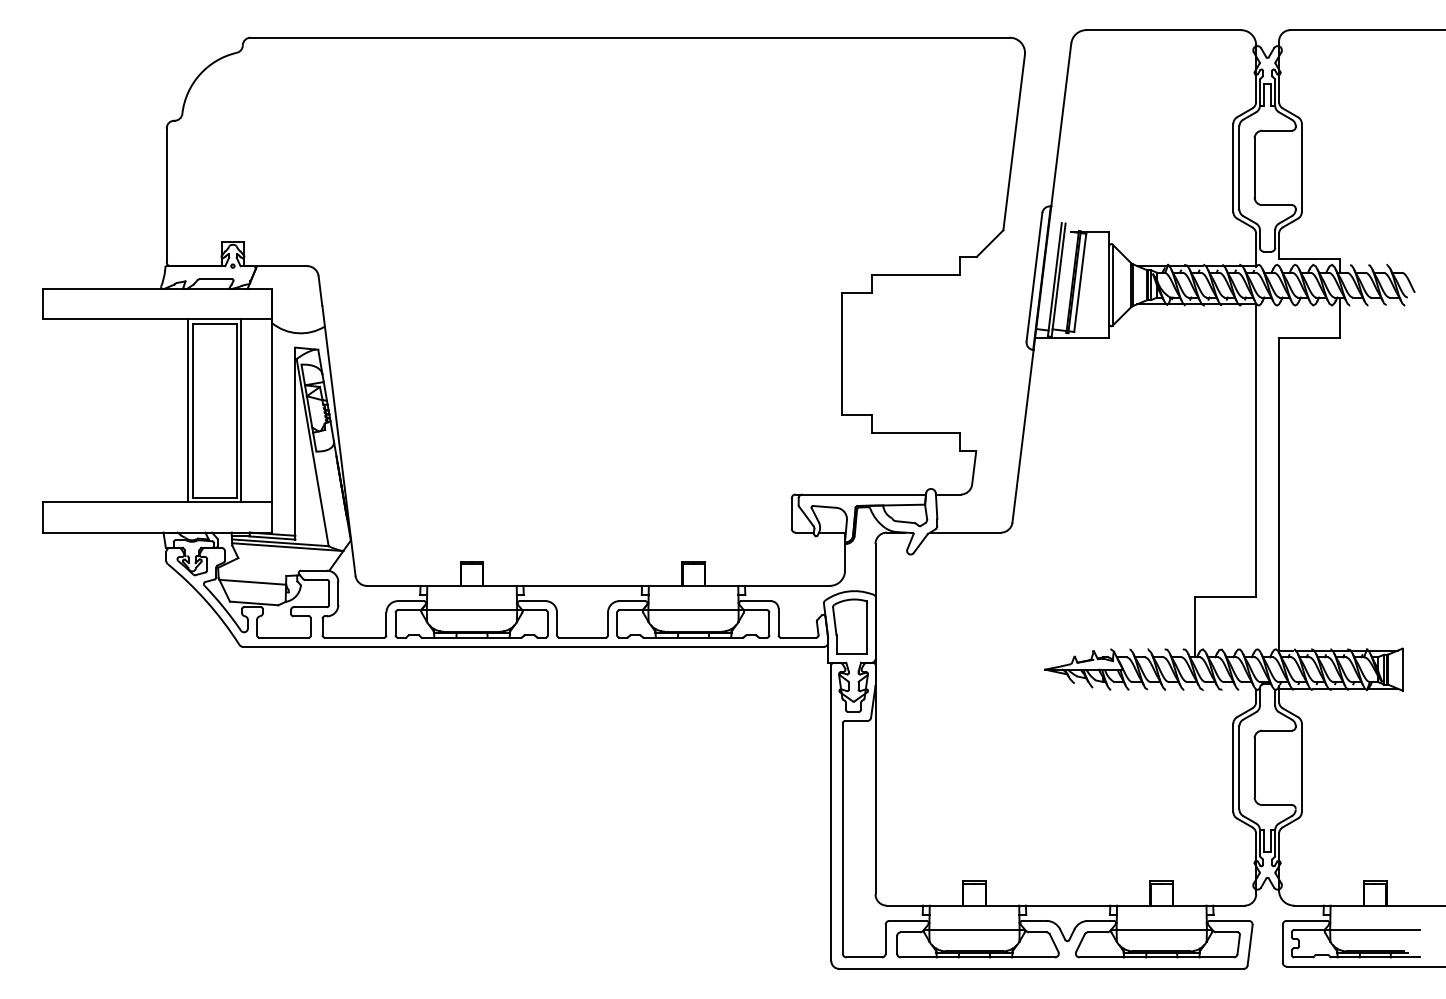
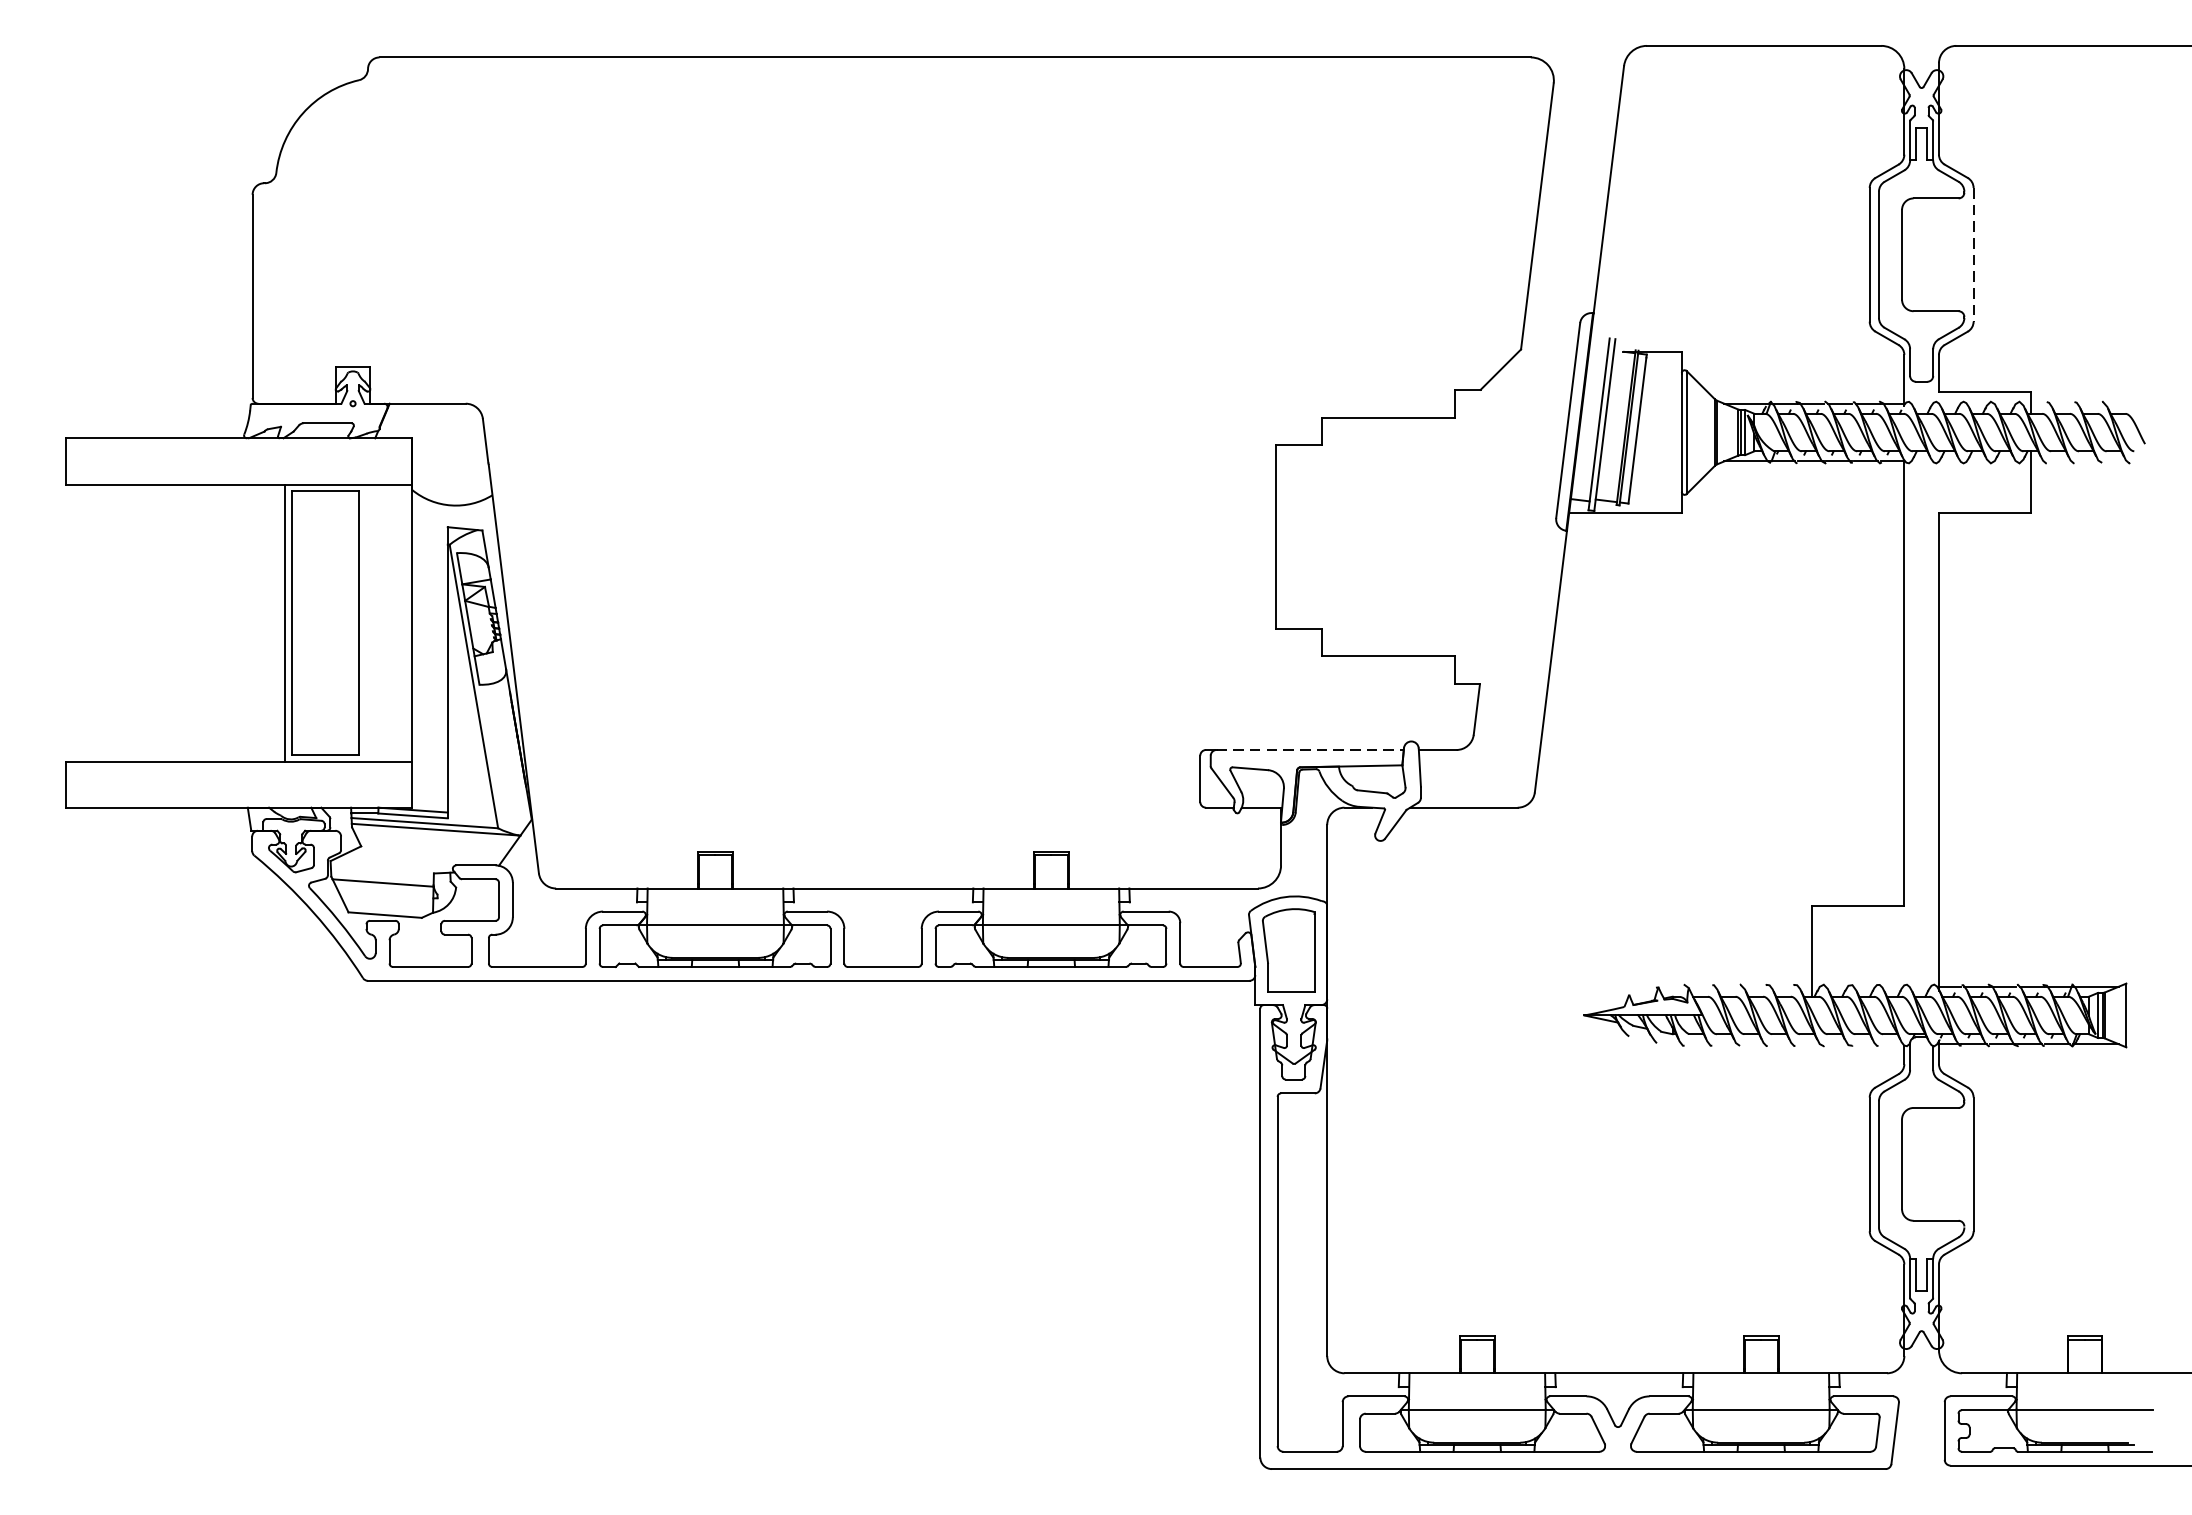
line: (1301, 168) -> (1973, 255), solid -> dashed
line: (241, 410) -> (365, 622), removed
line: (864, 494) -> (1310, 749), solid -> dashed

